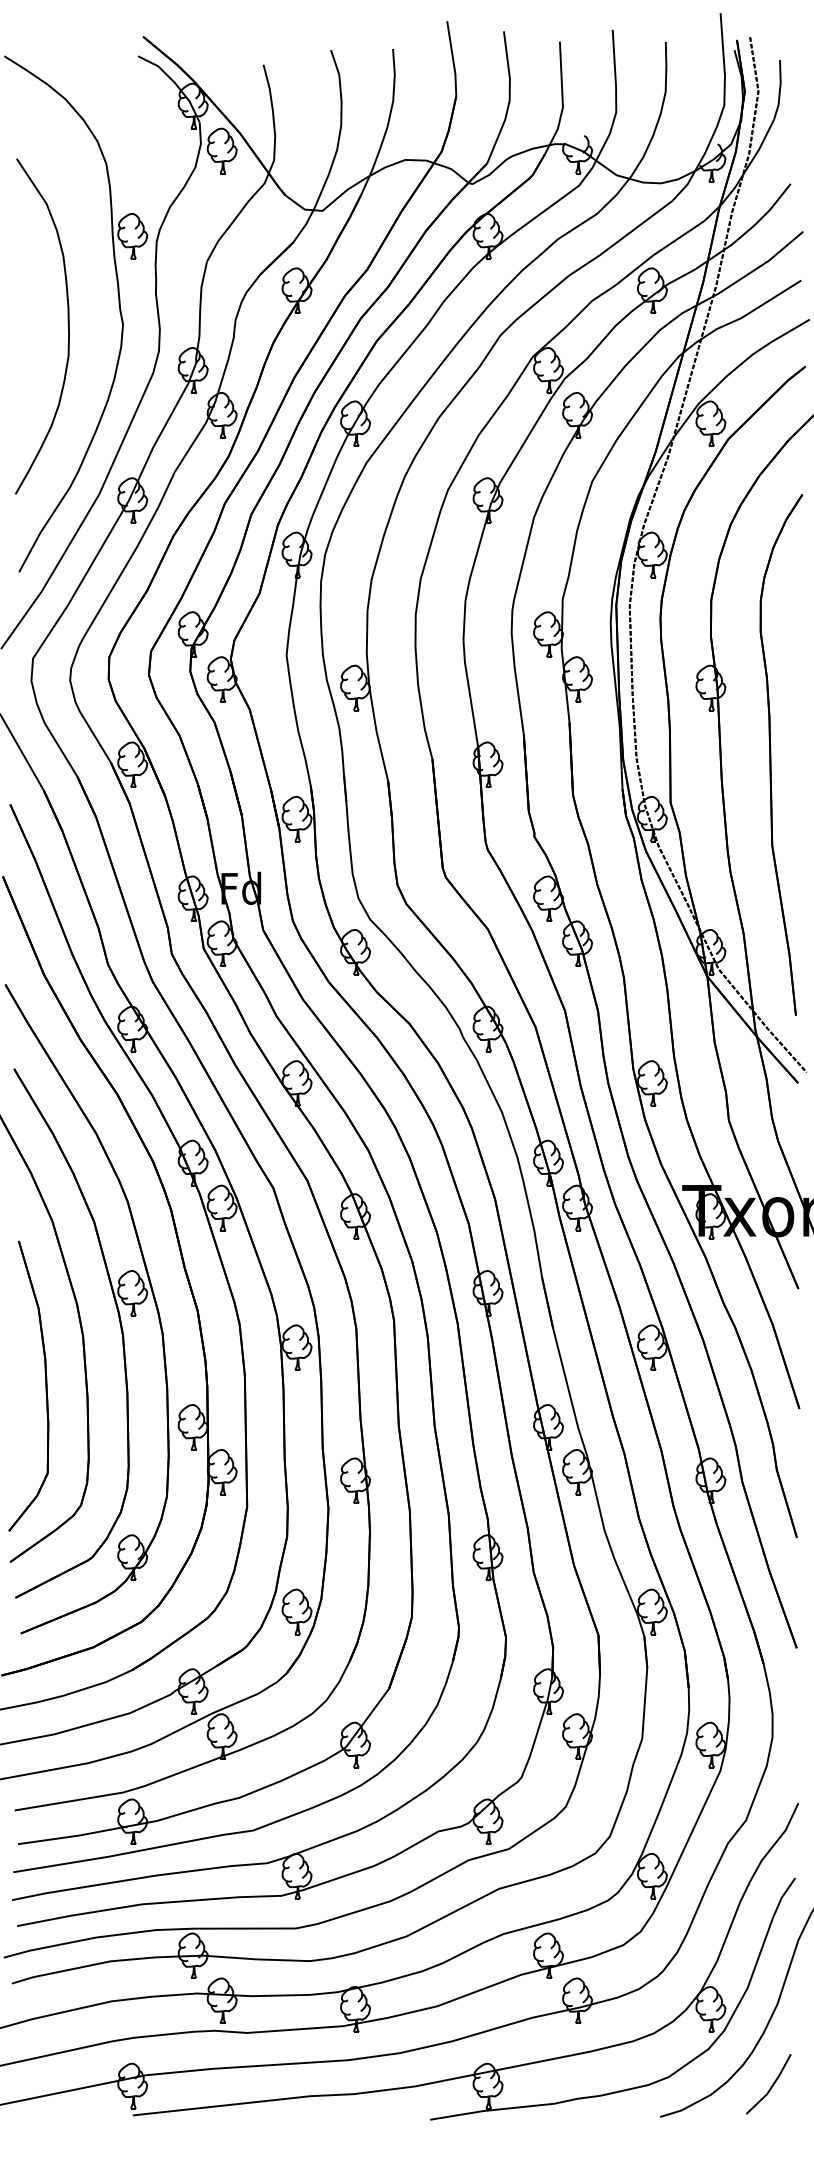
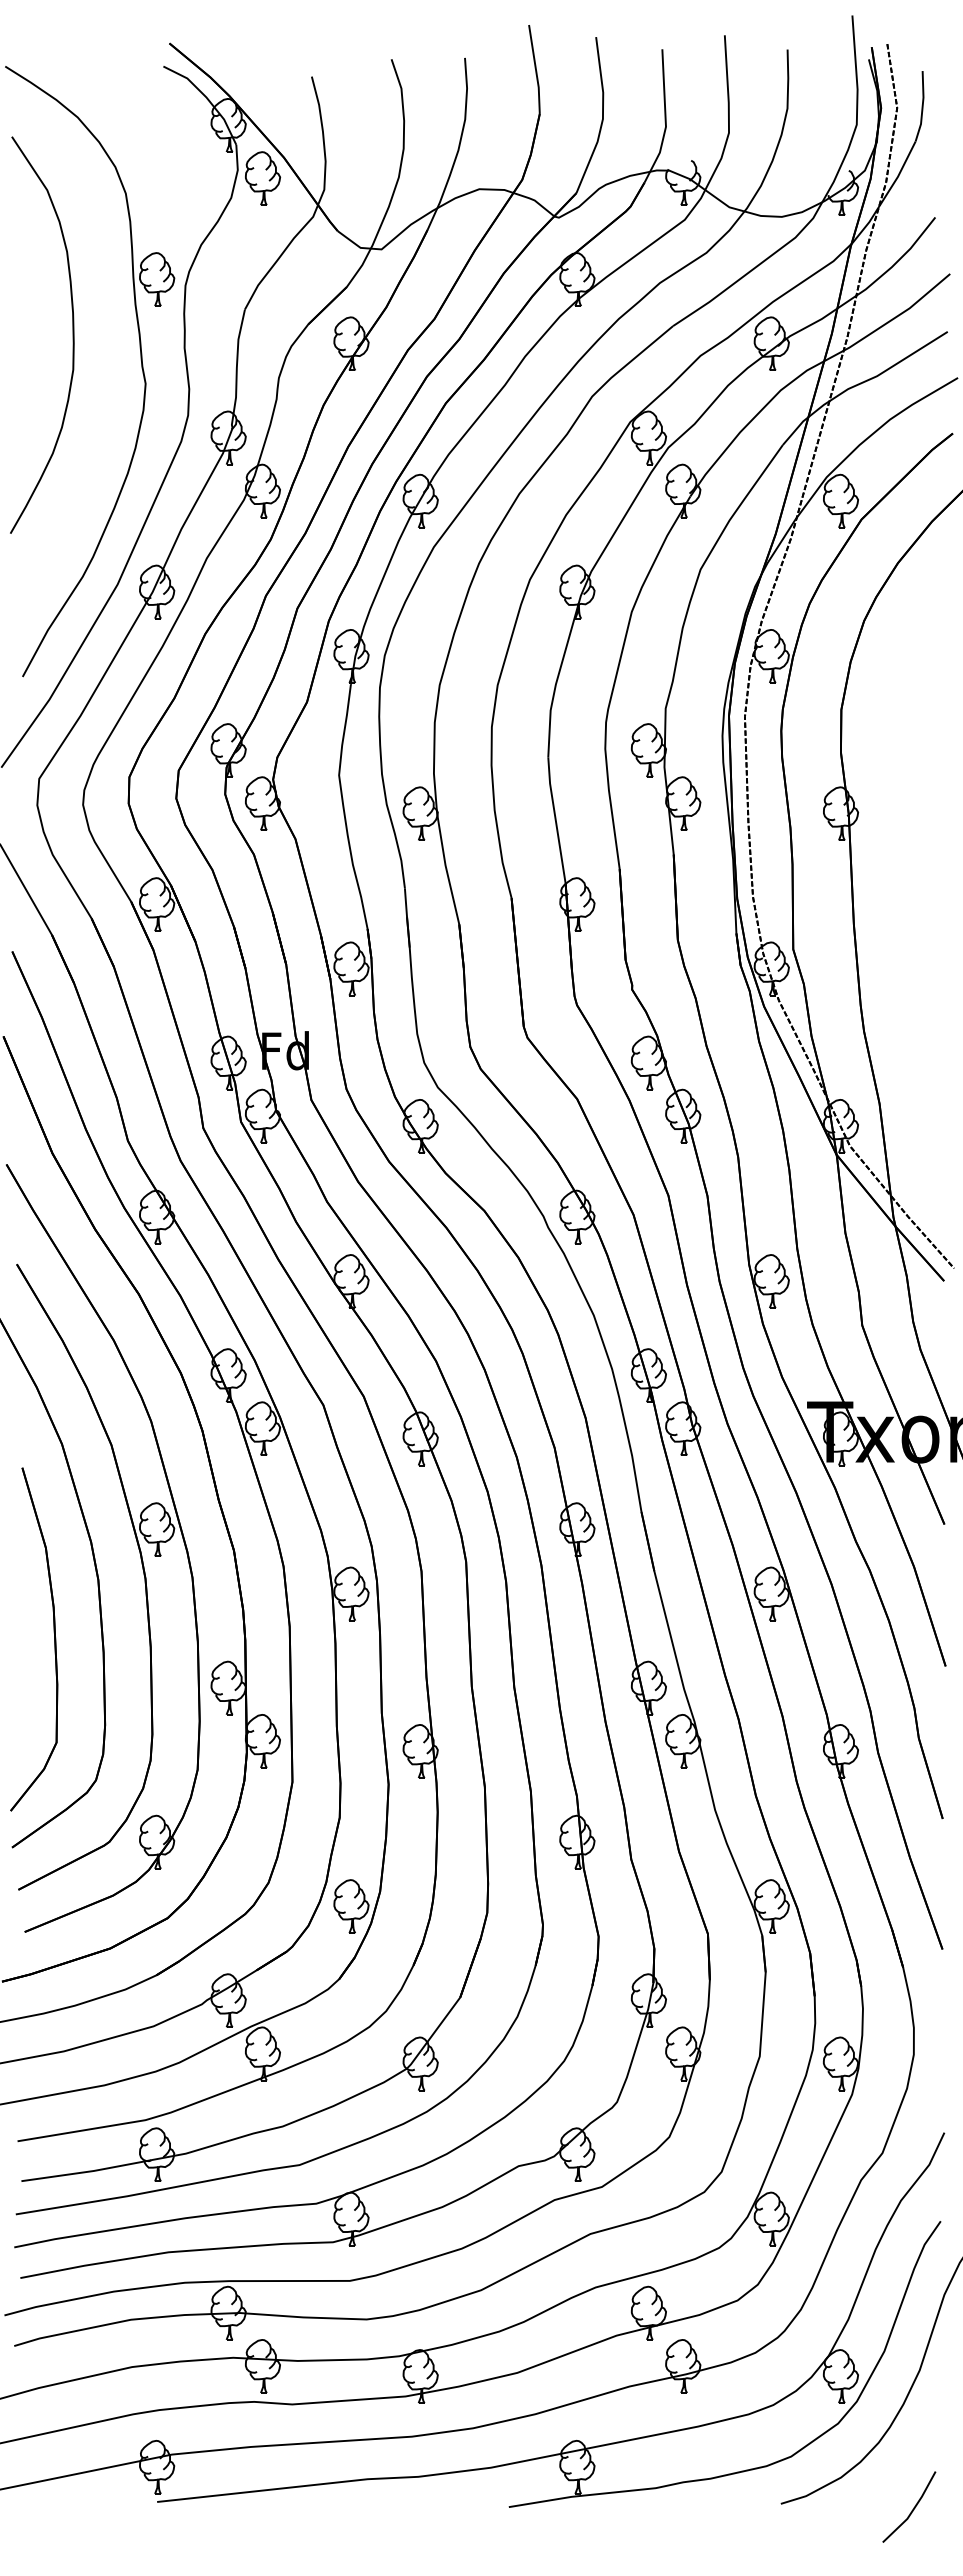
curve: (67, 325) -> (72, 334), moved
part: (771, 754) -> (912, 892), removed
line: (772, 2084) -> (913, 2507), moved

